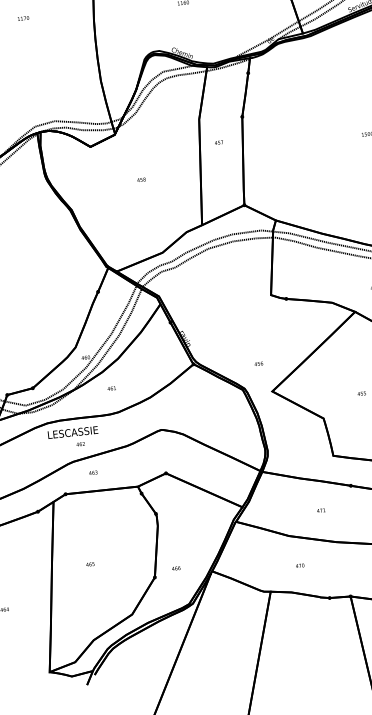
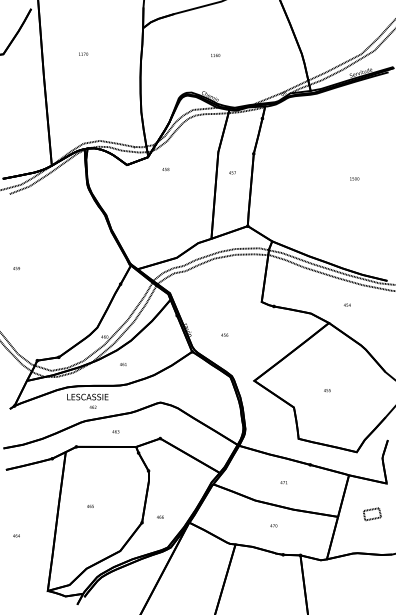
text: (141, 179) -> (165, 169), moved
text: (258, 363) -> (224, 334), moved
text: (92, 472) -> (115, 431), moved
text: (299, 565) -> (273, 525), moved

